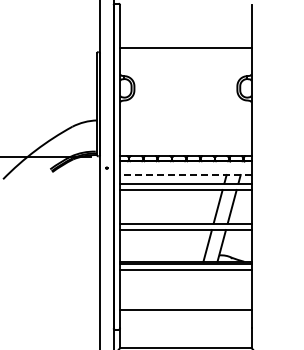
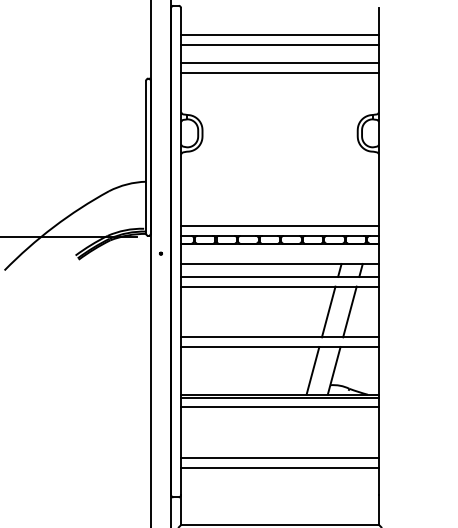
line: (185, 23) -> (279, 35), added
line: (185, 29) -> (279, 44), added
line: (185, 42) -> (279, 64), added
line: (185, 149) -> (279, 225), added
line: (185, 175) -> (279, 264), dashed -> solid
line: (185, 303) -> (279, 457), added

